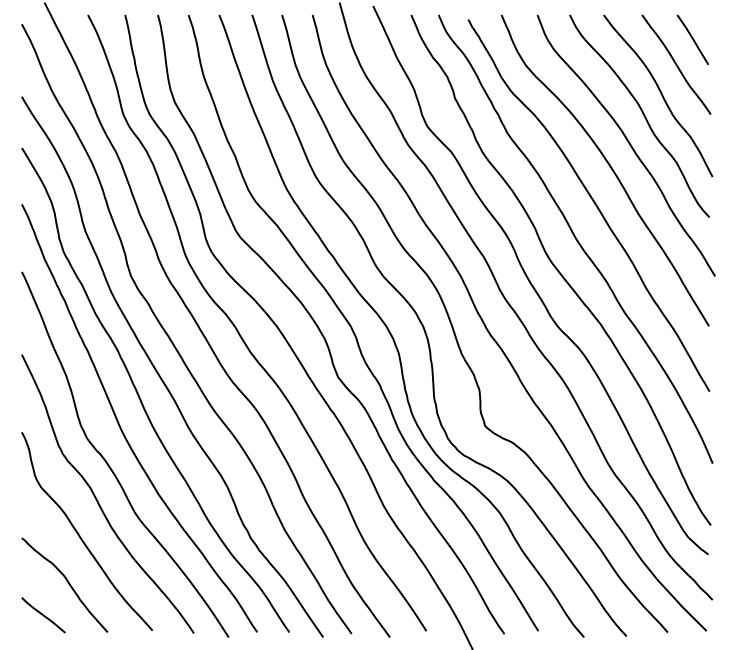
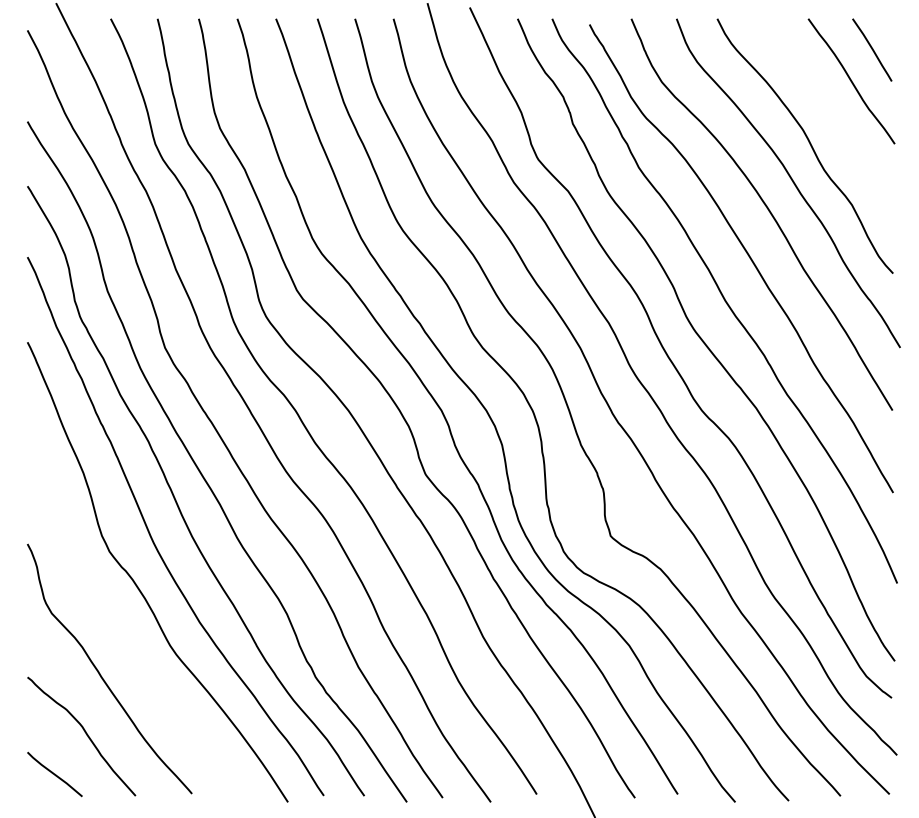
curve: (661, 95) -> (832, 119), removed
curve: (97, 499) -> (122, 628), removed

